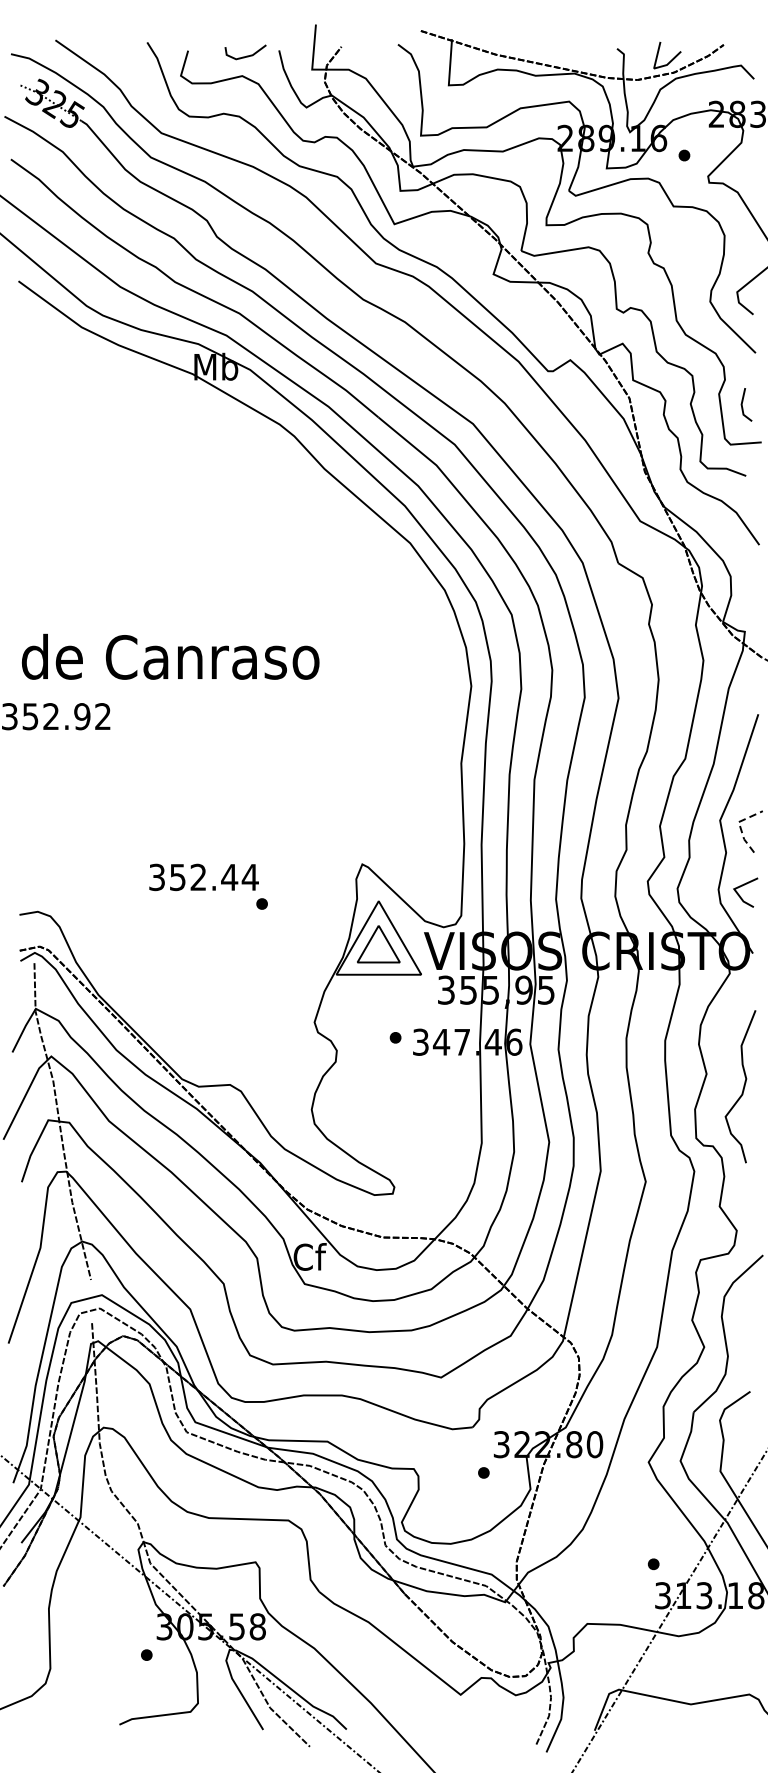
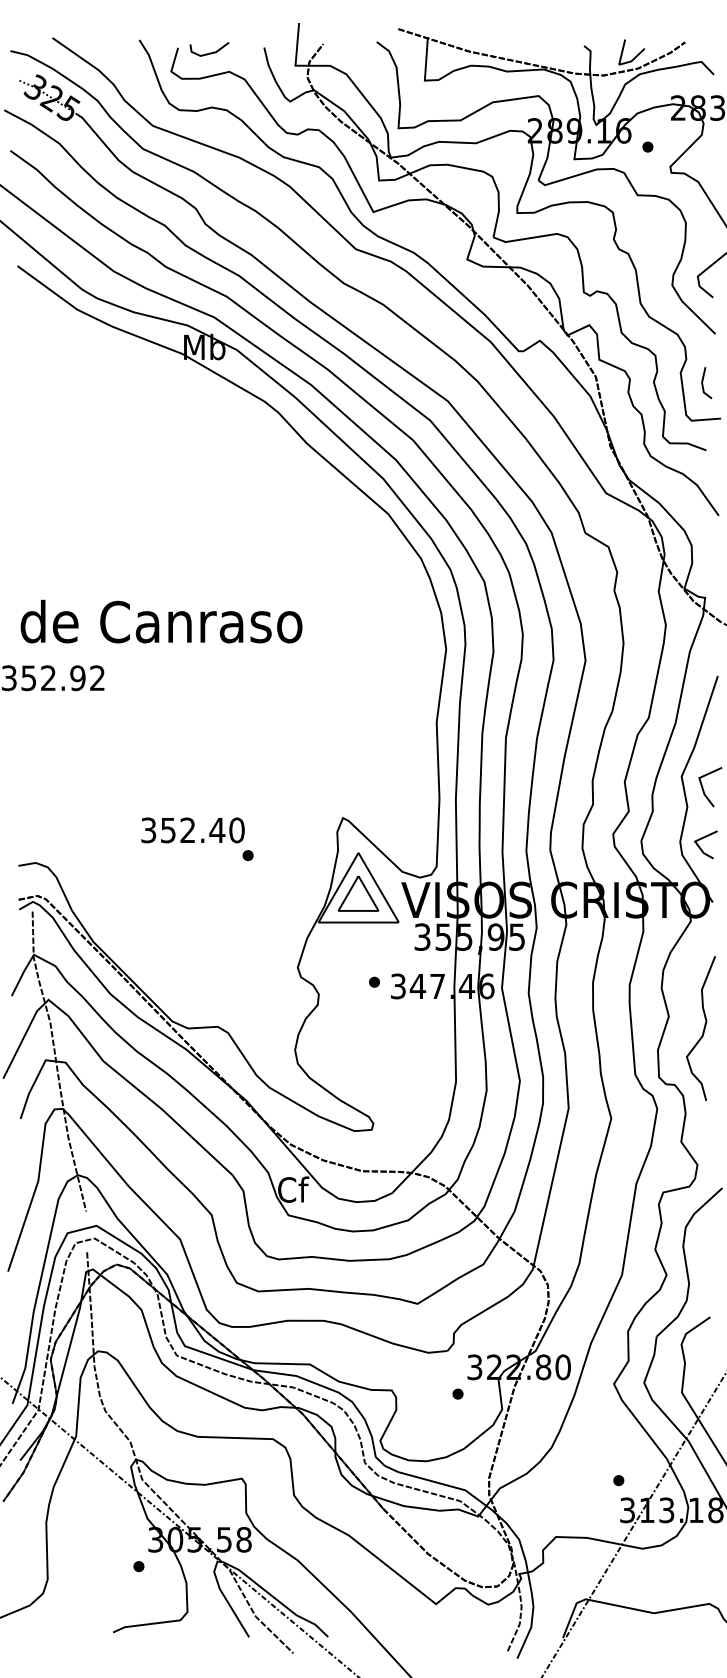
line: (245, 55) -> (209, 52), moved
line: (740, 825) -> (700, 781), dashed -> solid
text: (249, 877) -> (236, 830), 352.44 -> 352.40

